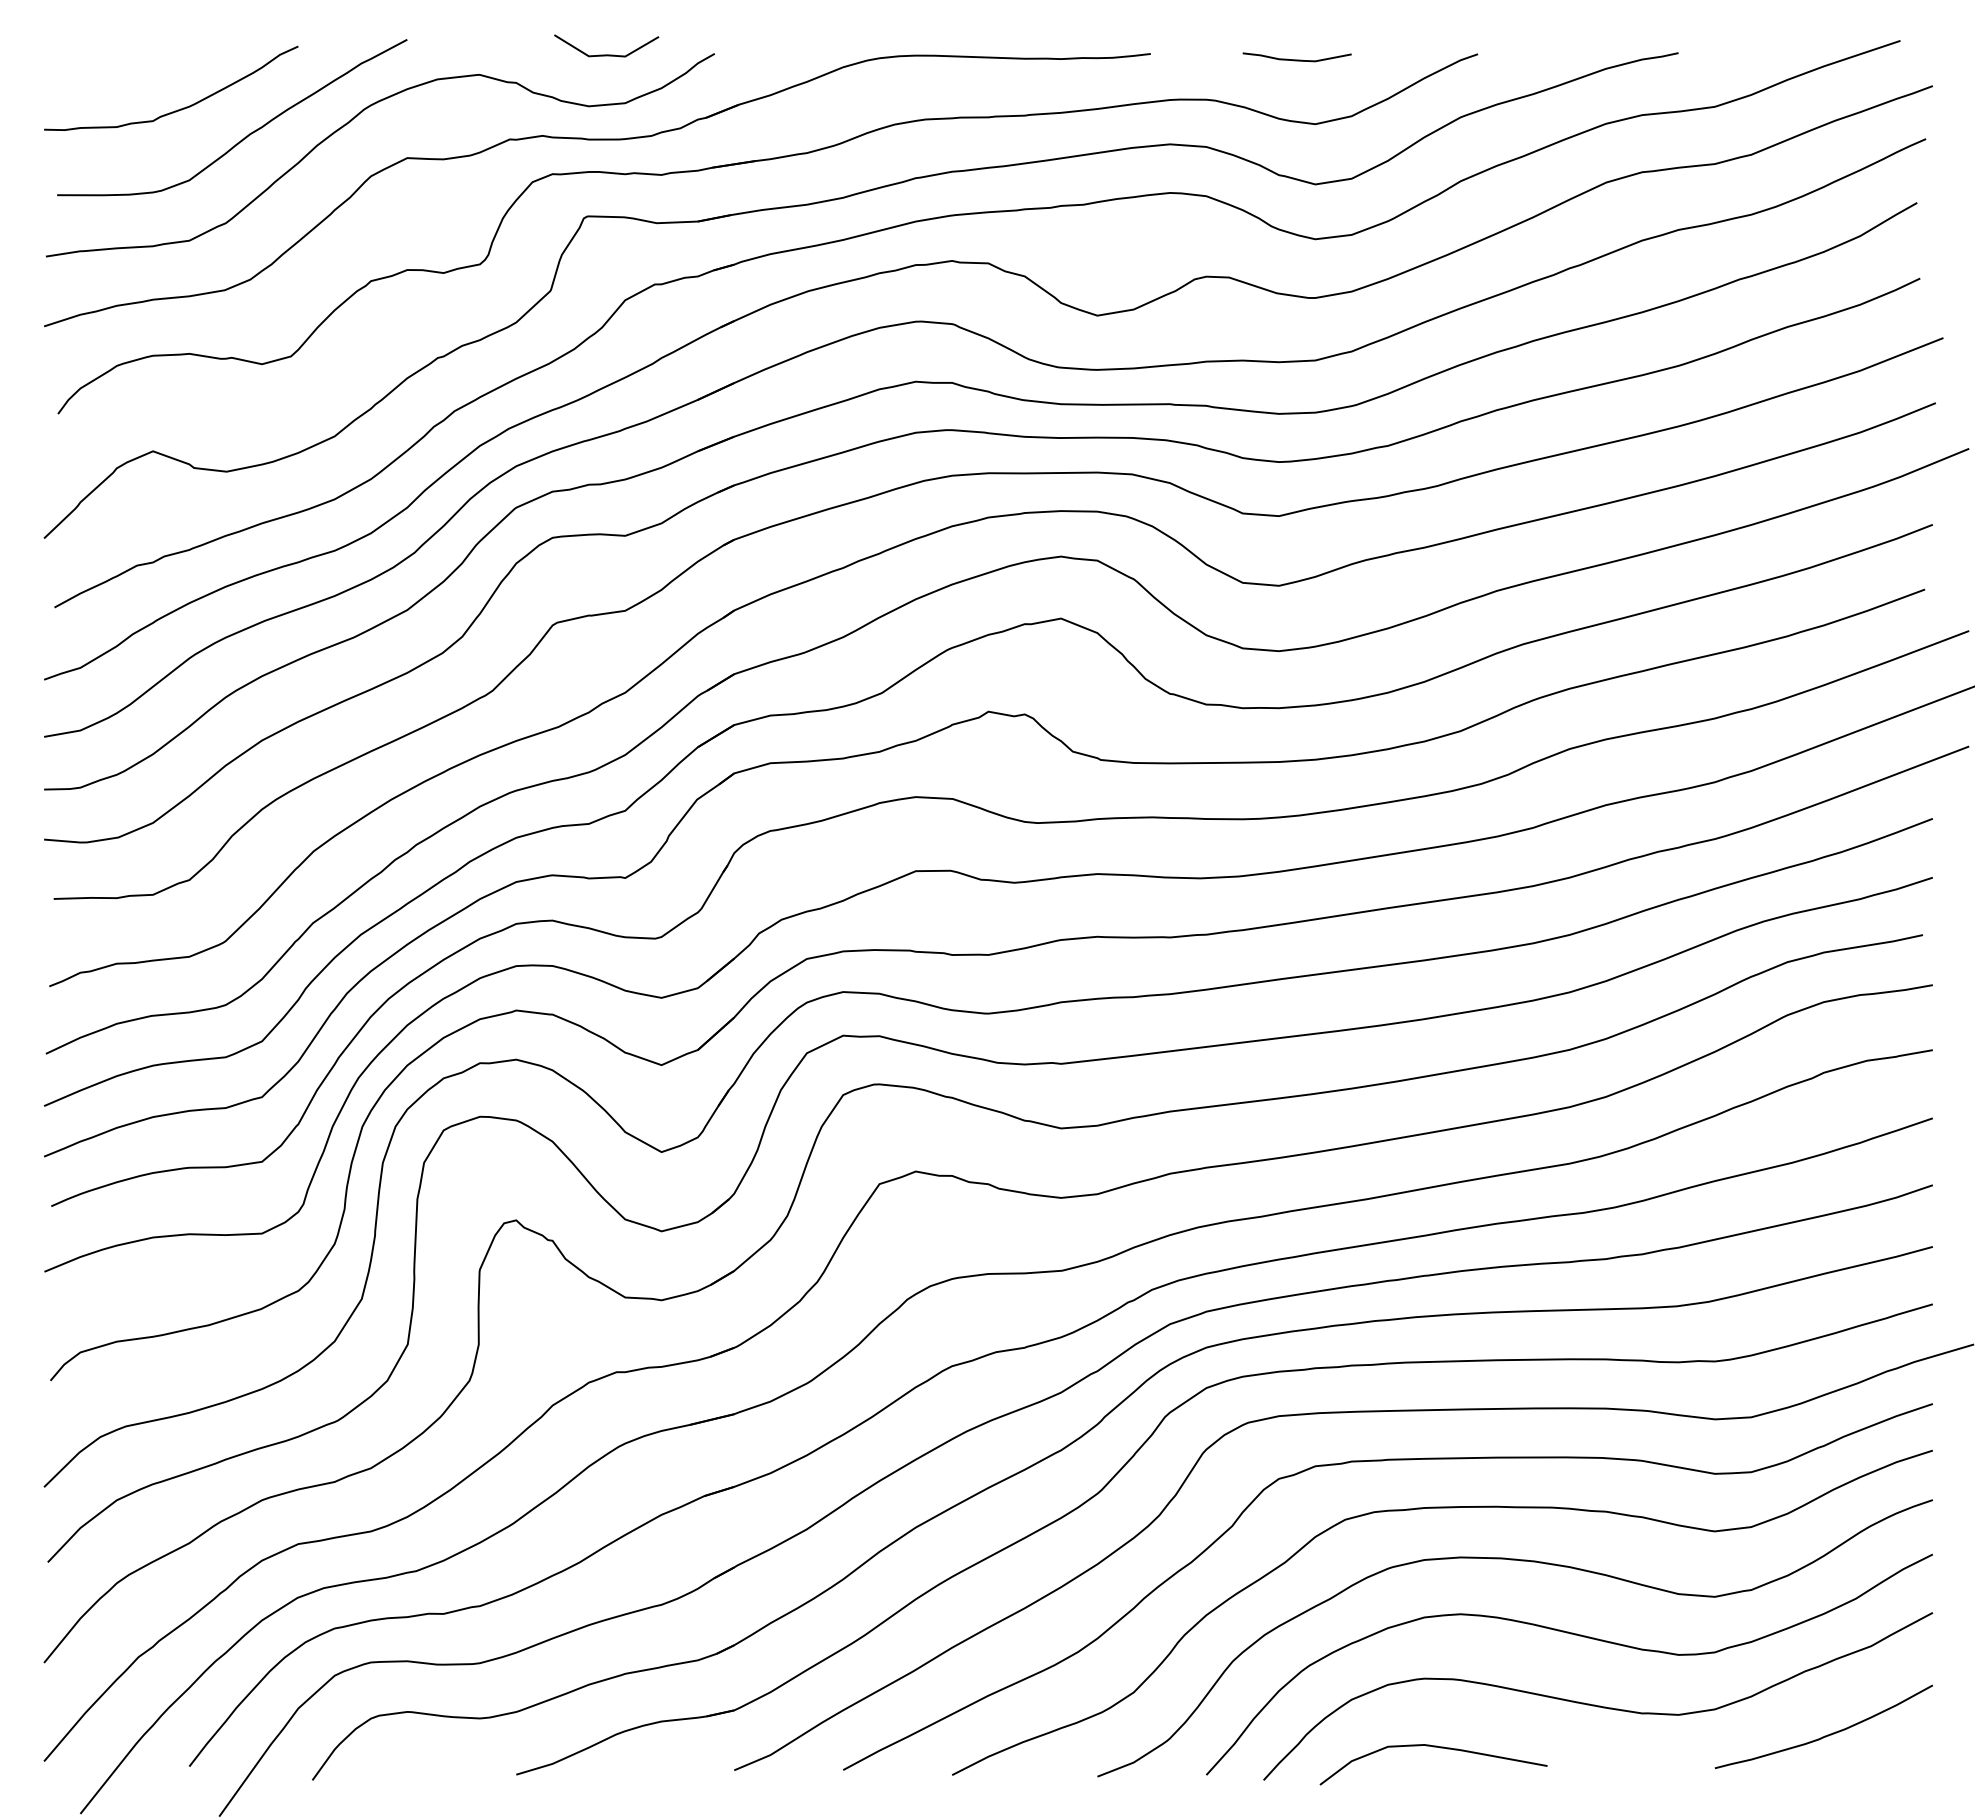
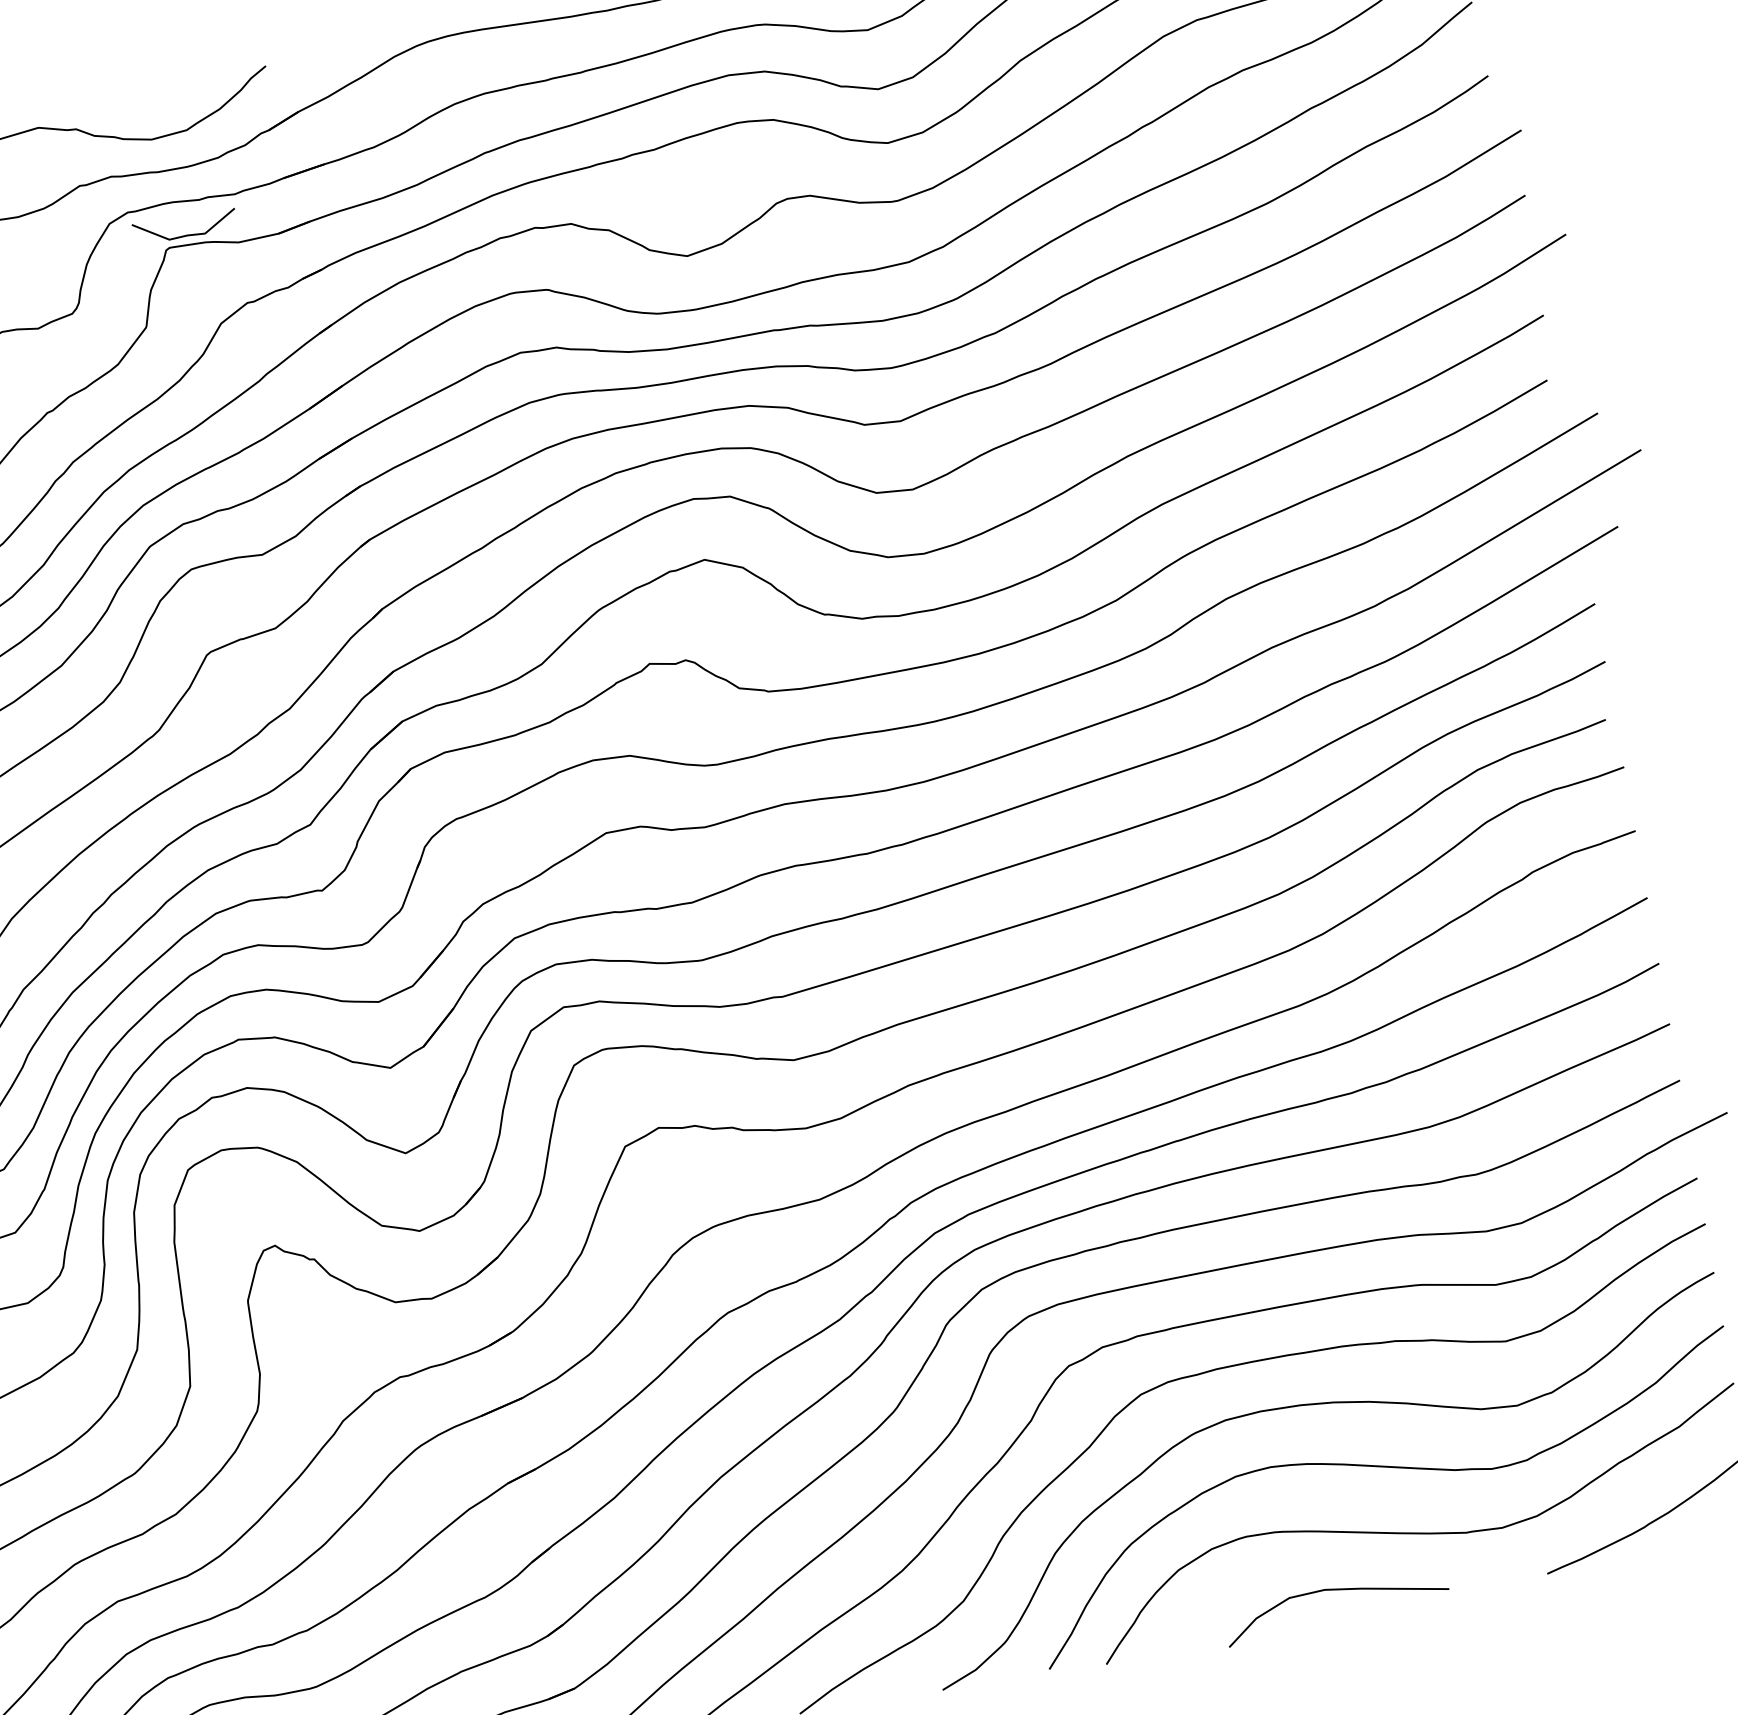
line: (606, 54) -> (186, 234), moved
curve: (1433, 1747) -> (1334, 1590), moved

